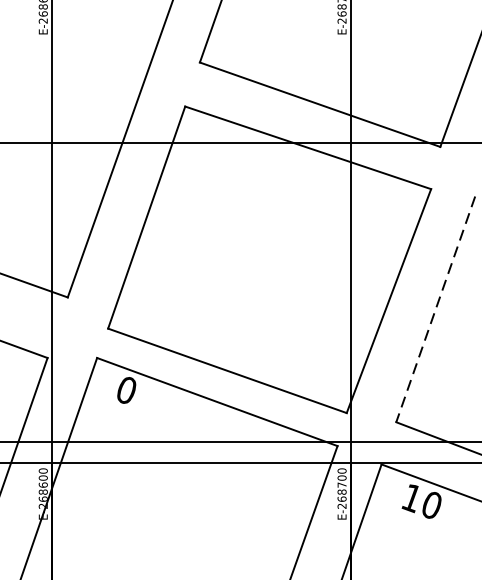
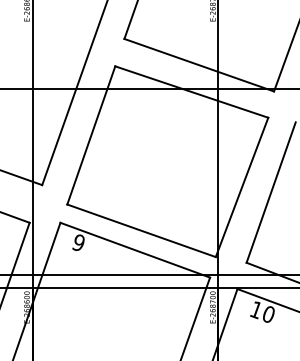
line: (436, 310) -> (271, 193), dashed -> solid
text: (126, 389) -> (78, 242), 0 -> 9

